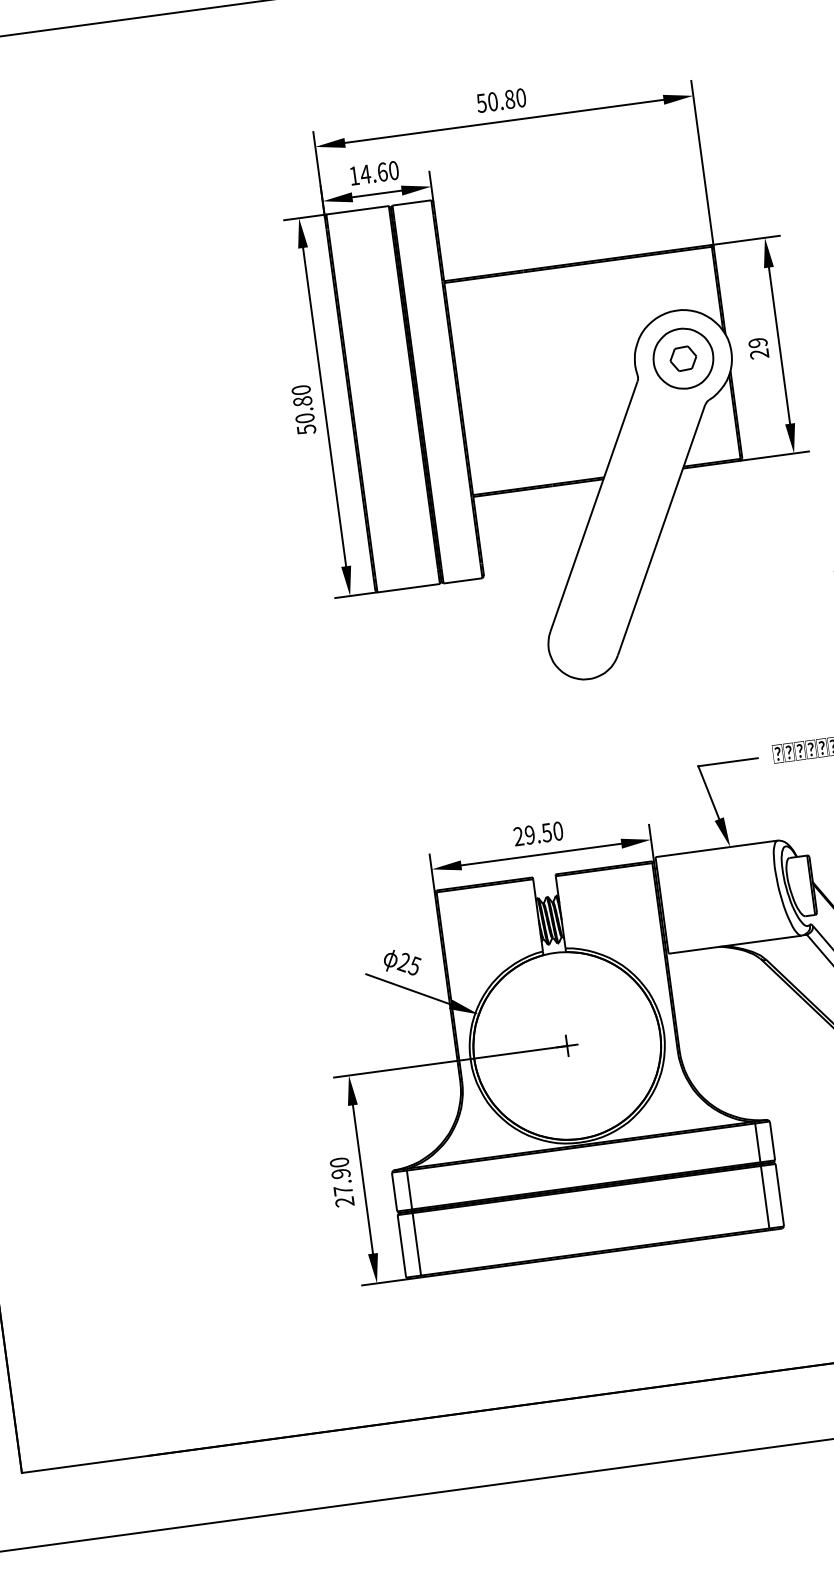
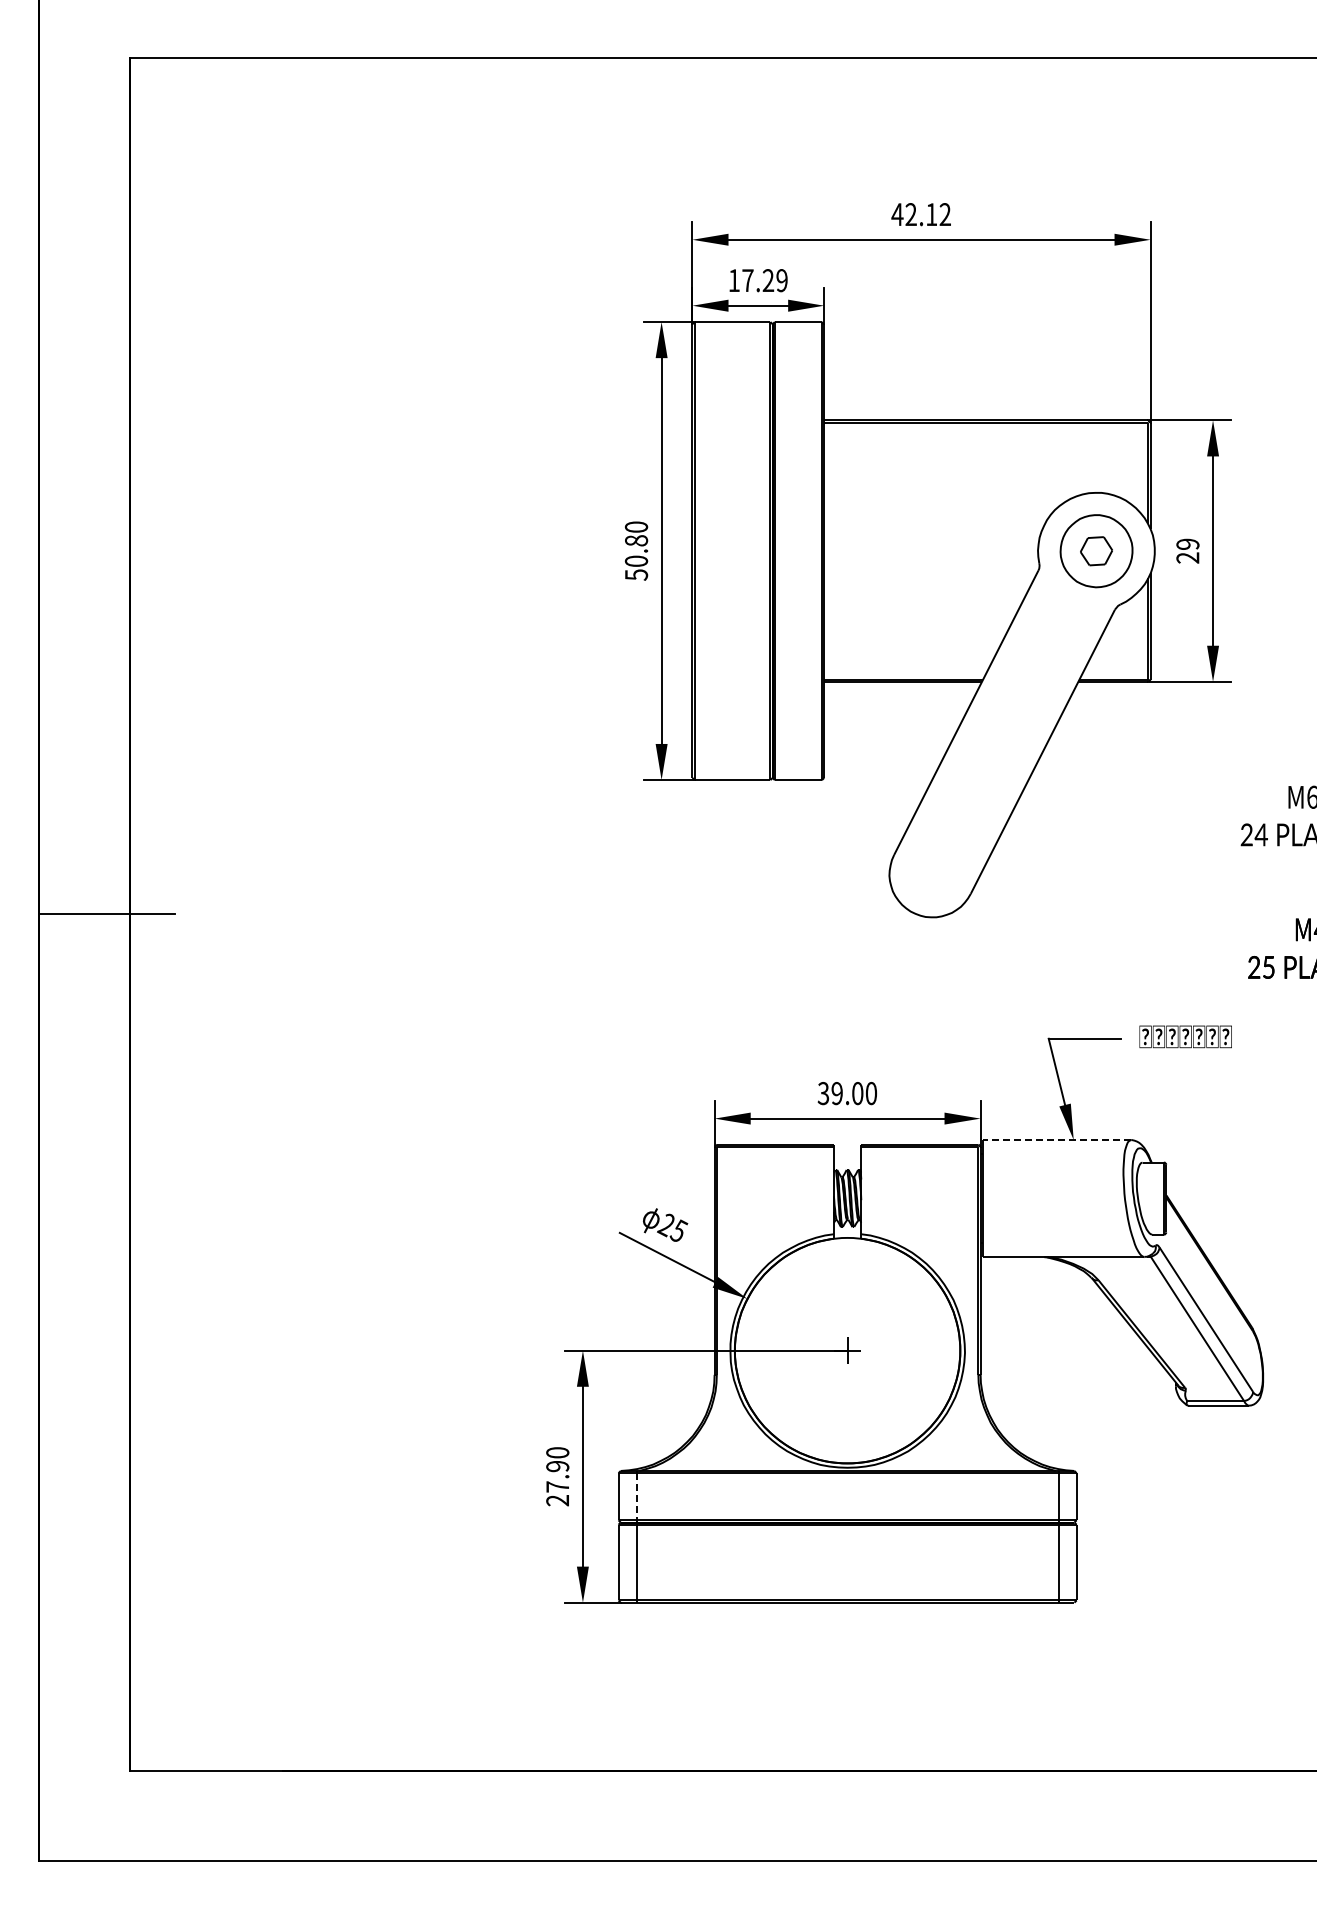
text: (500, 100) -> (920, 214), 50.80 -> 42.12
text: (379, 172) -> (764, 280), 14.60 -> 17.29
text: (532, 834) -> (840, 1093), 29.50 -> 39.00
line: (716, 849) -> (1056, 1140), solid -> dashed
line: (409, 1189) -> (636, 1496), solid -> dashed

